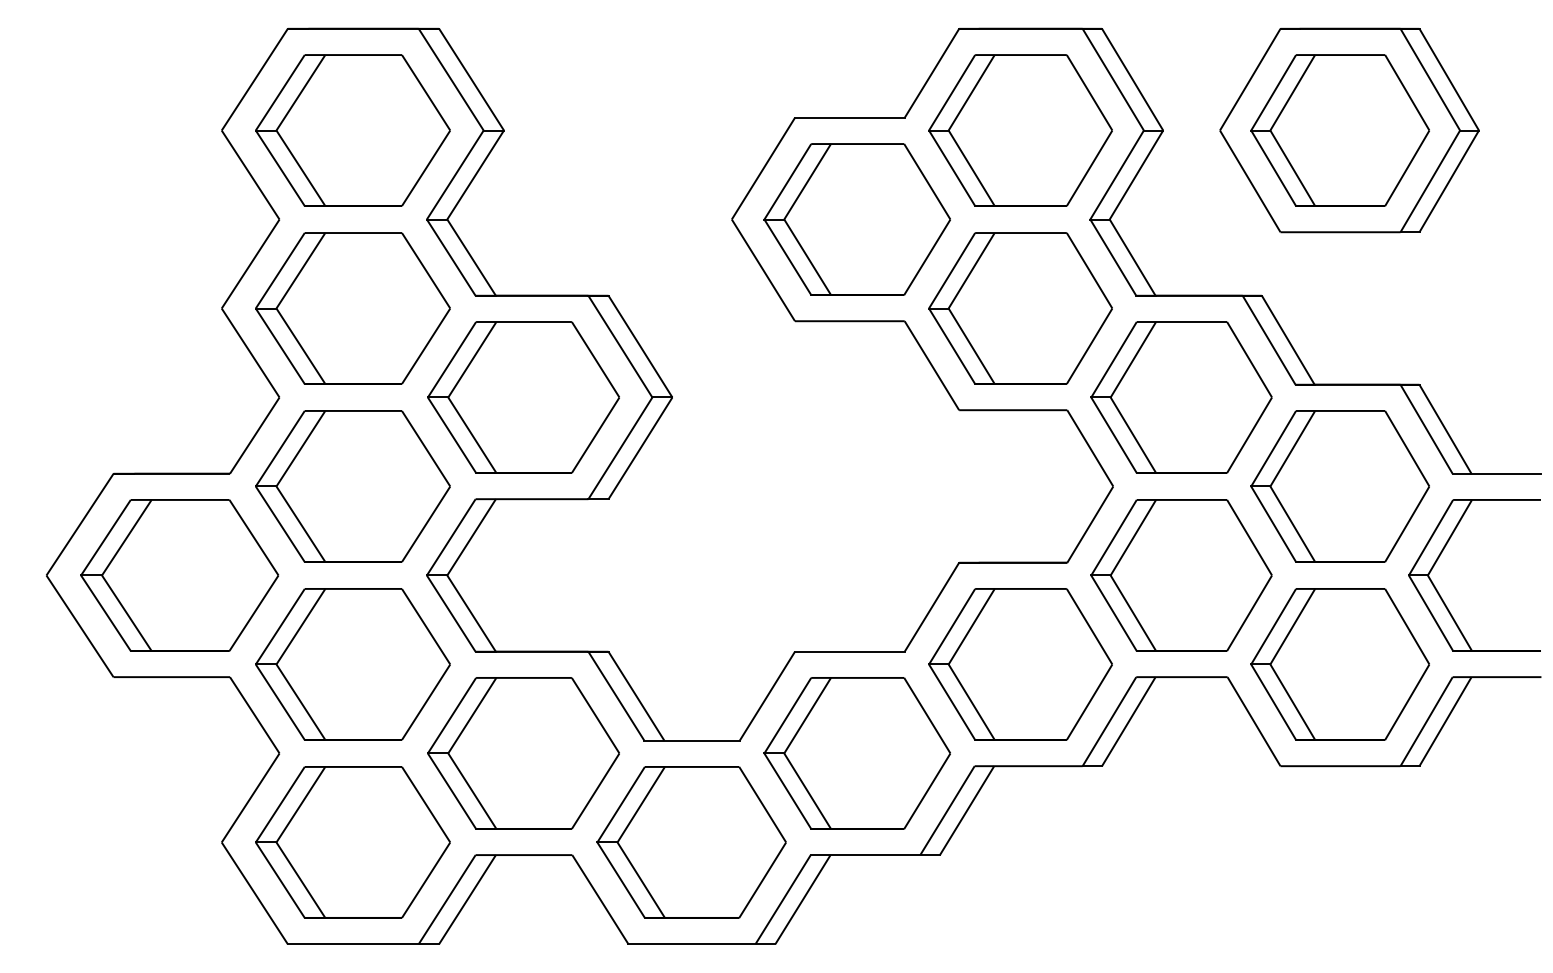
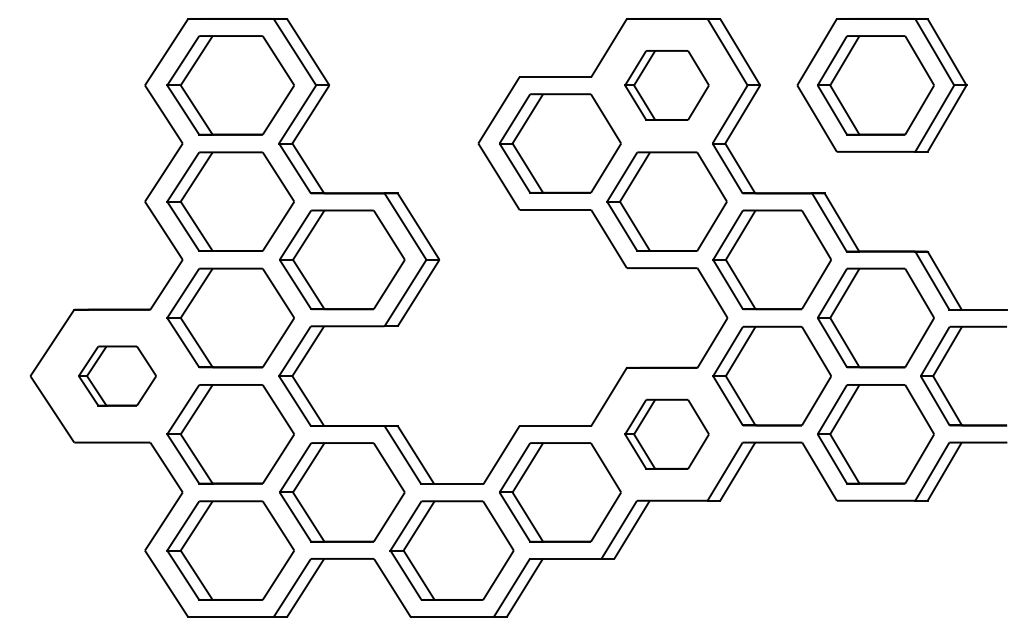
part: (1019, 130) -> (666, 85), size x0.7
part: (179, 574) -> (117, 375), size x0.6
part: (1019, 664) -> (666, 434), size x0.7

